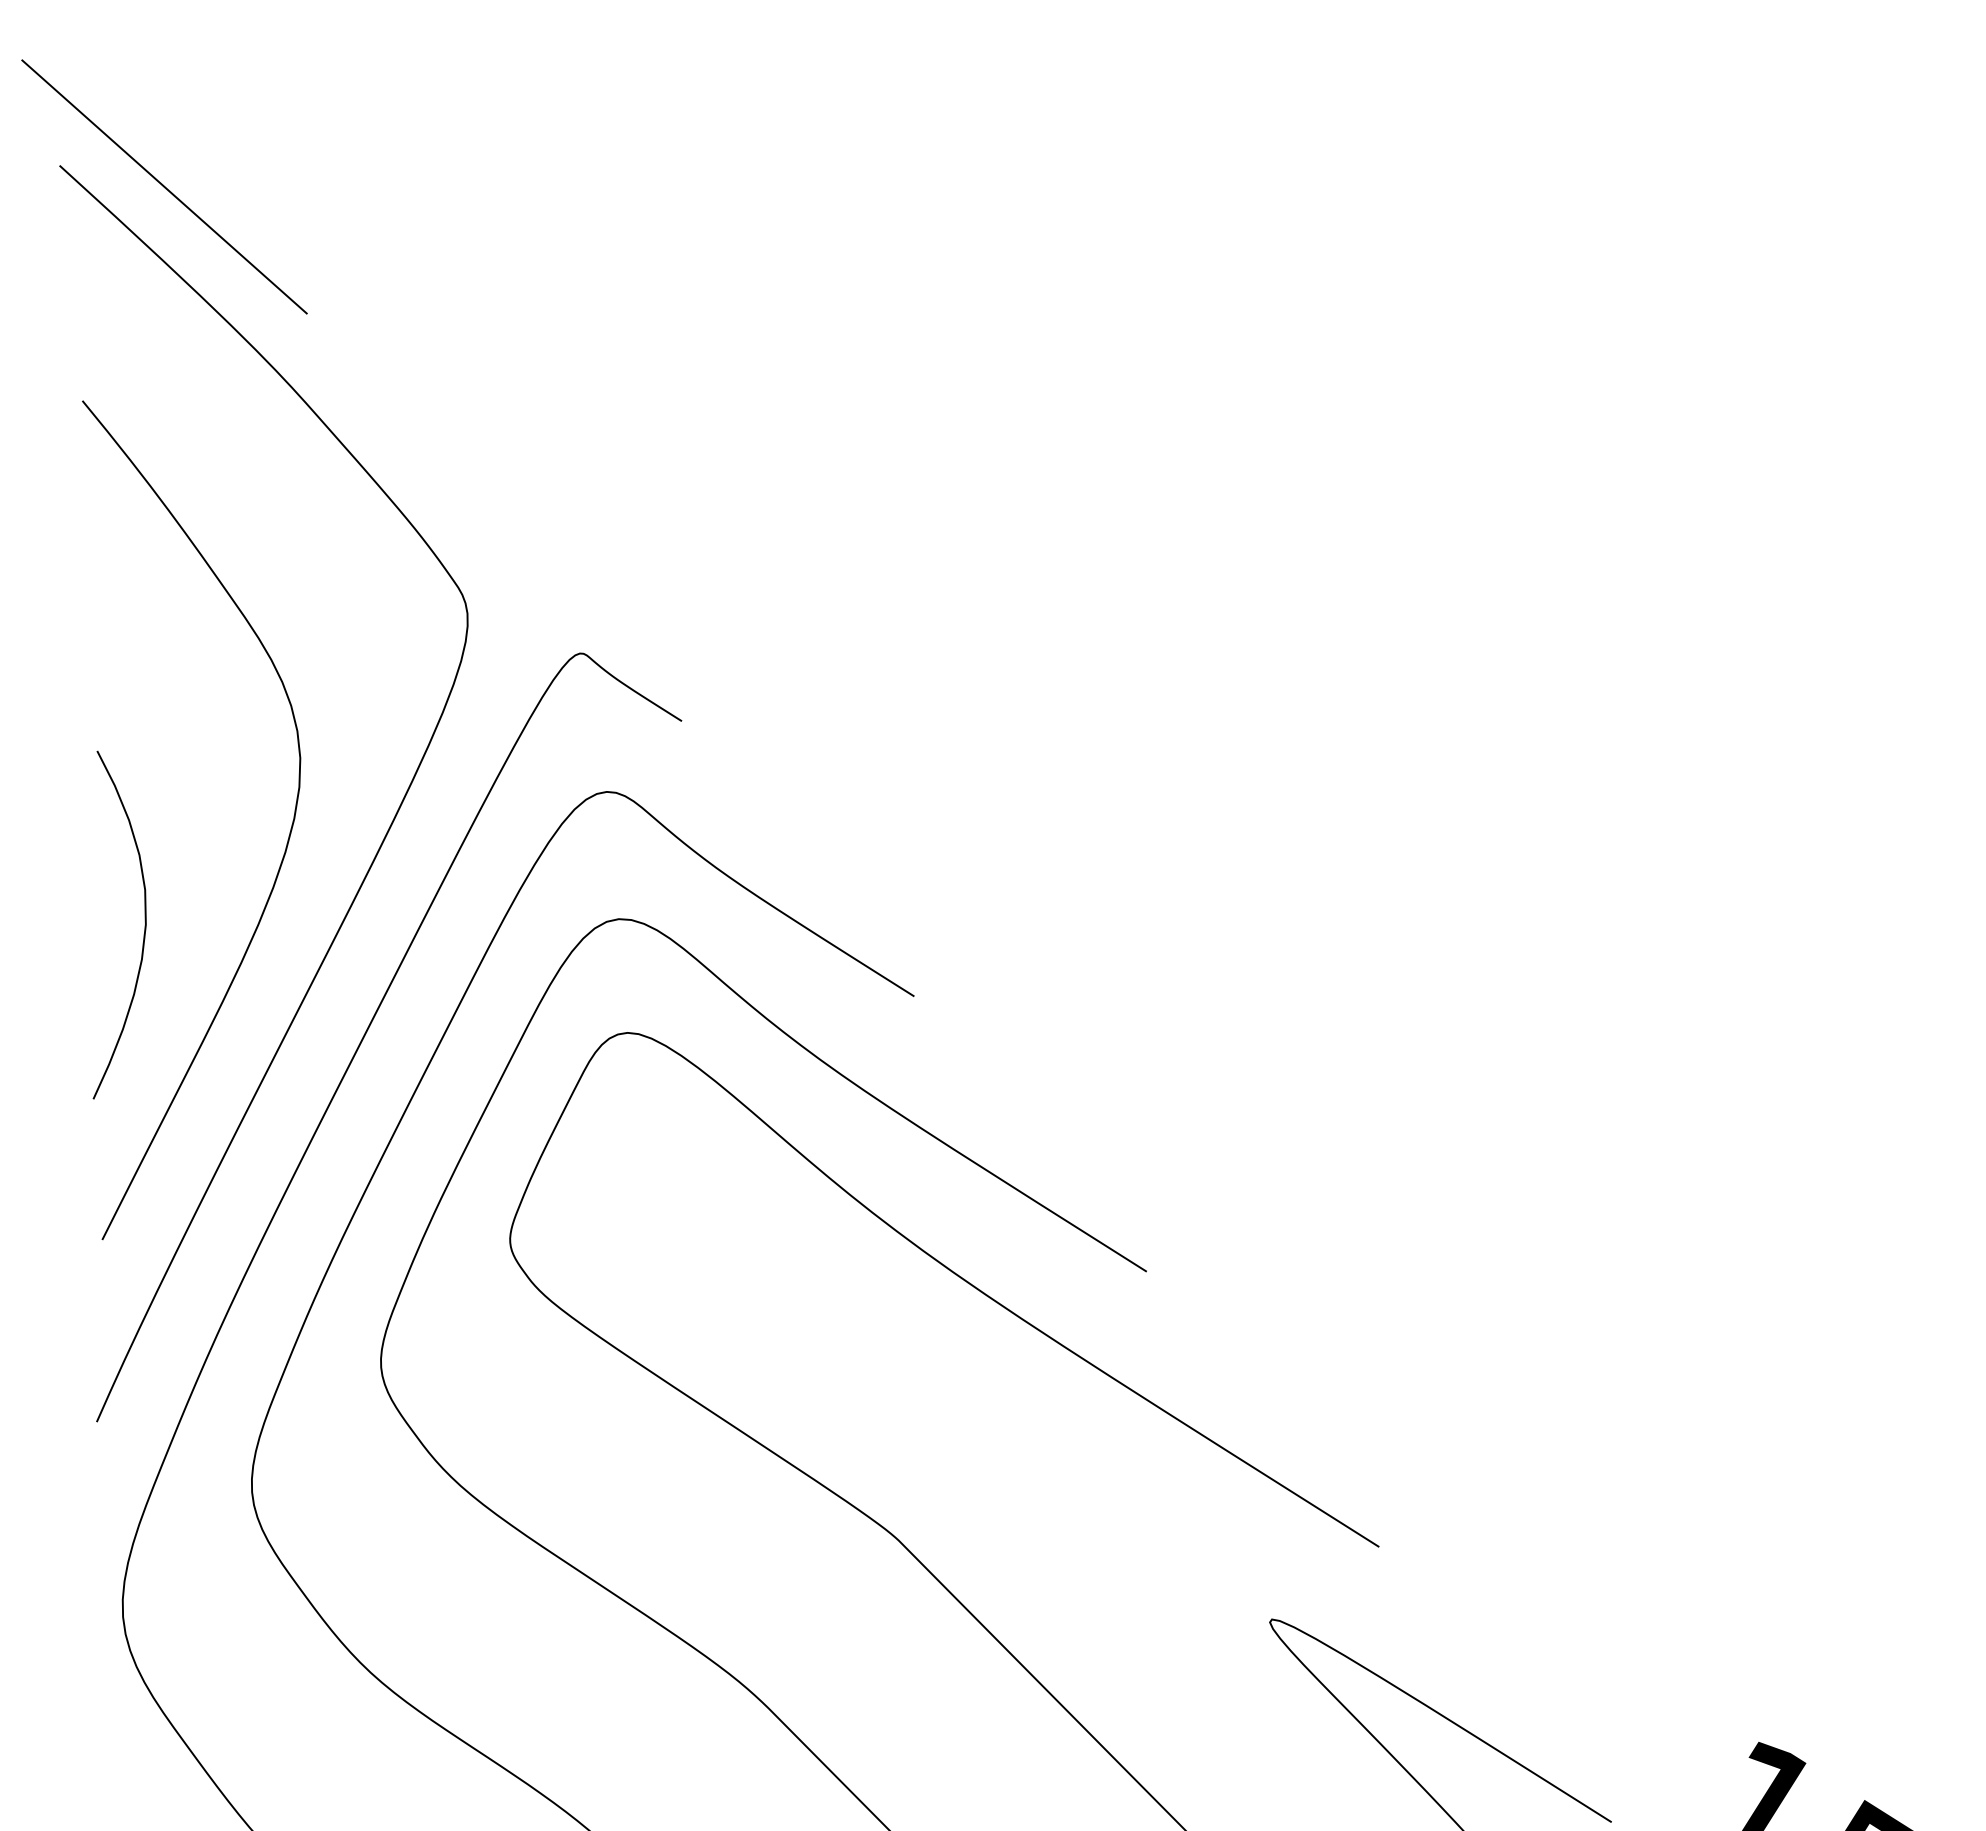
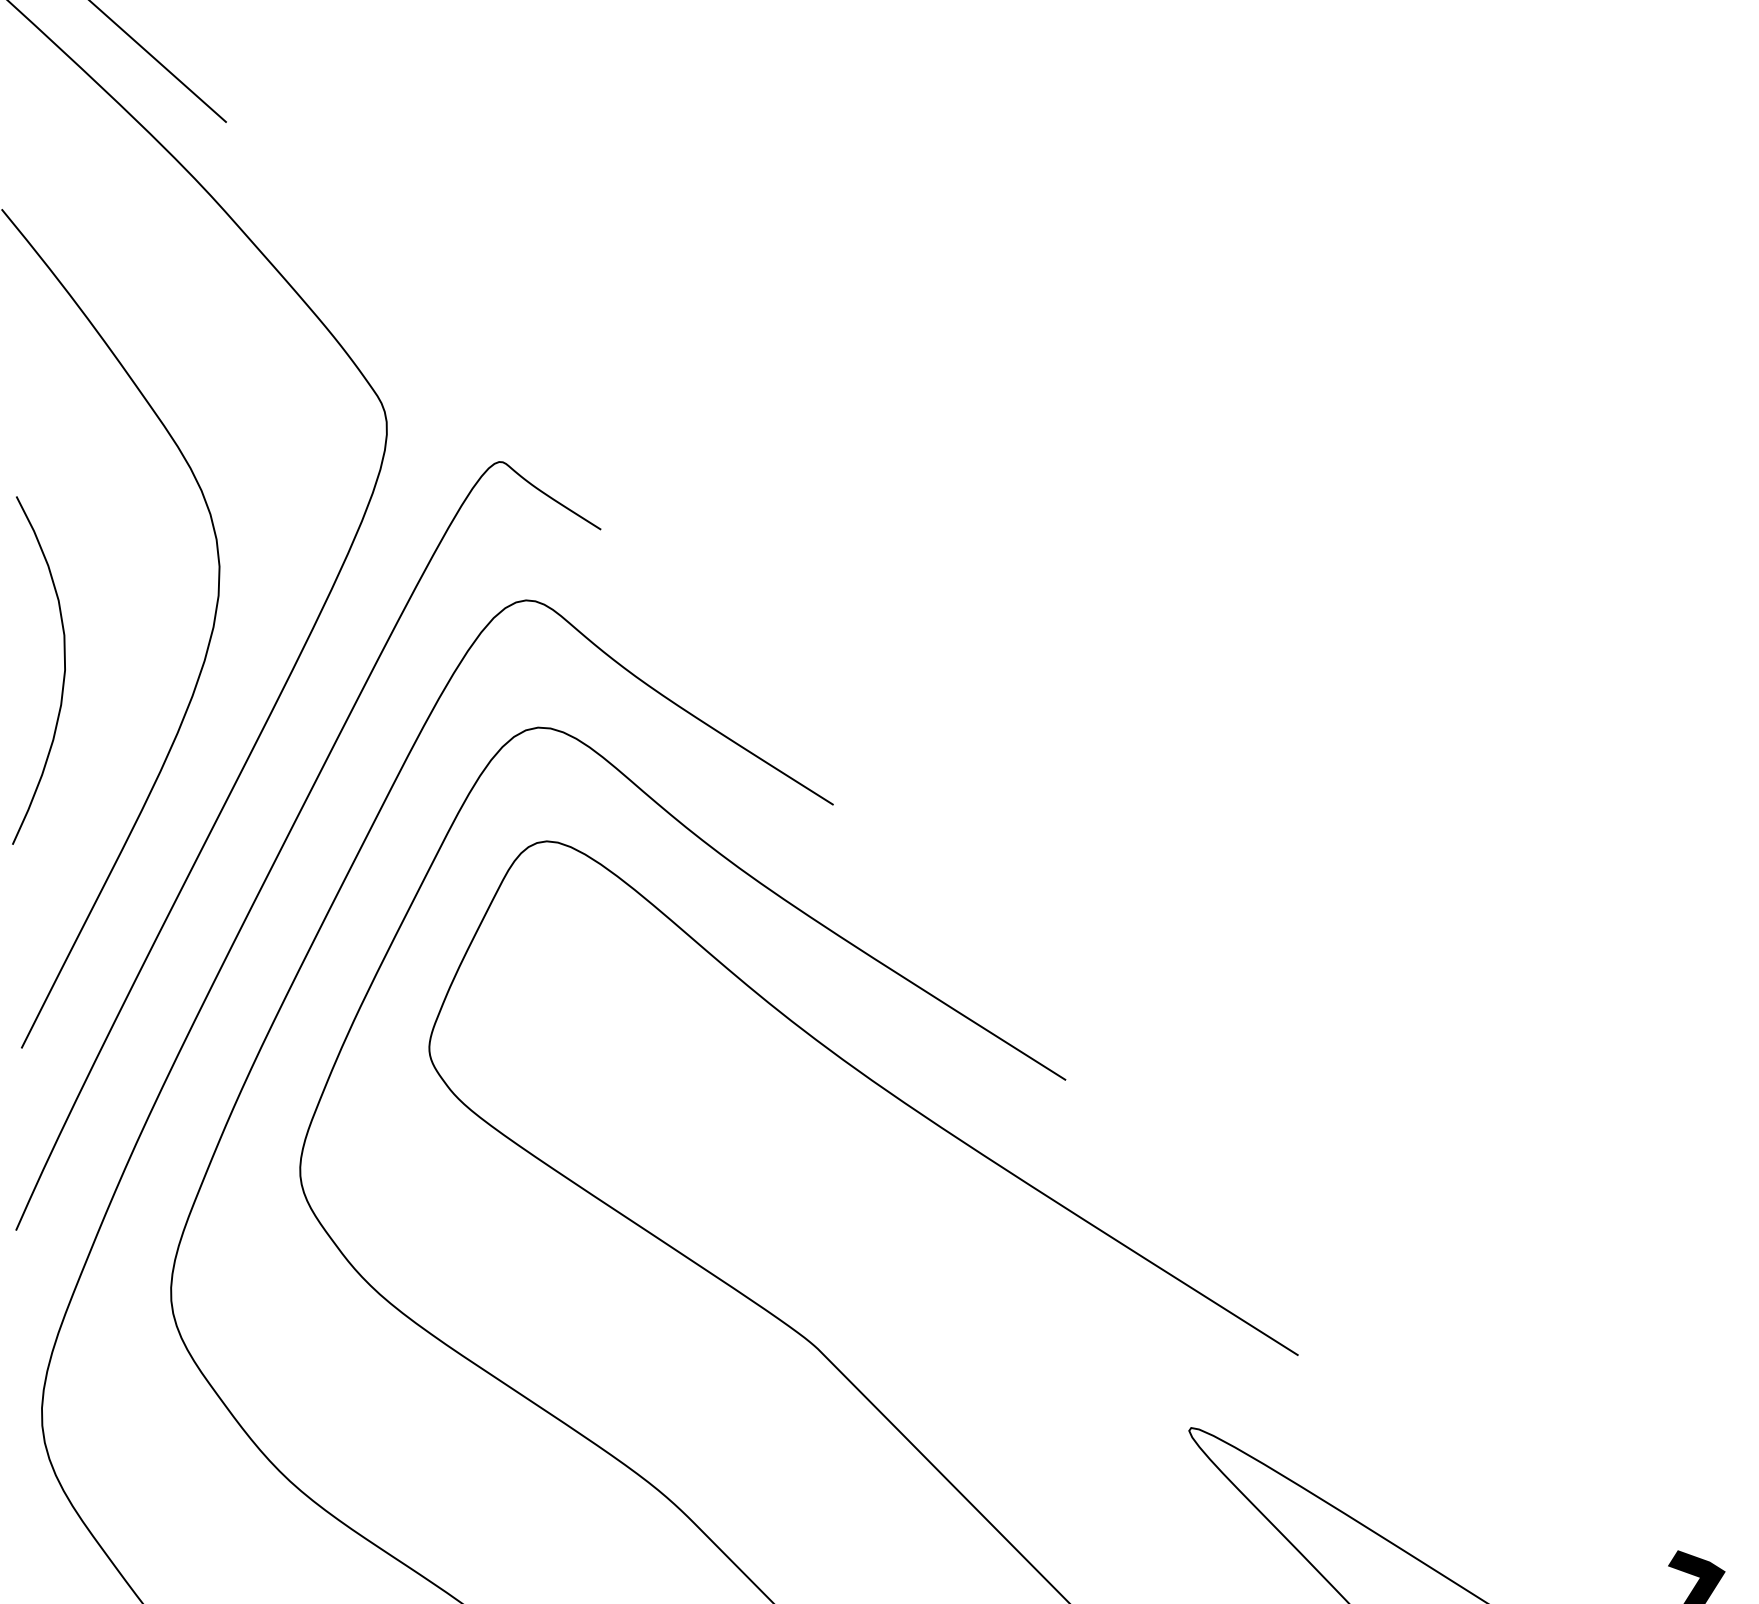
curve: (144, 925) -> (63, 670), moved

